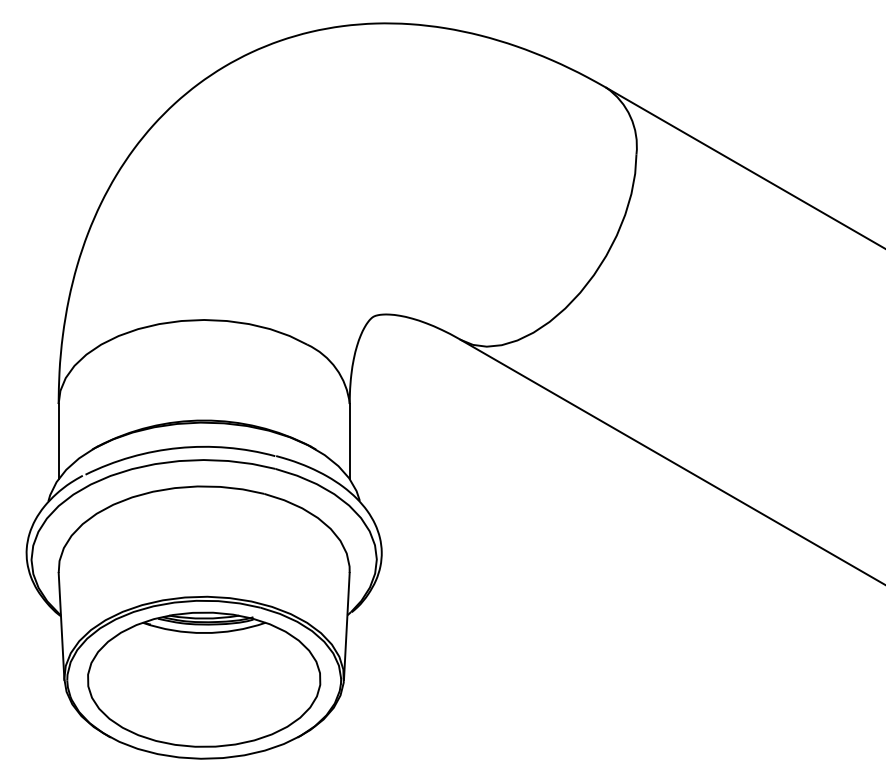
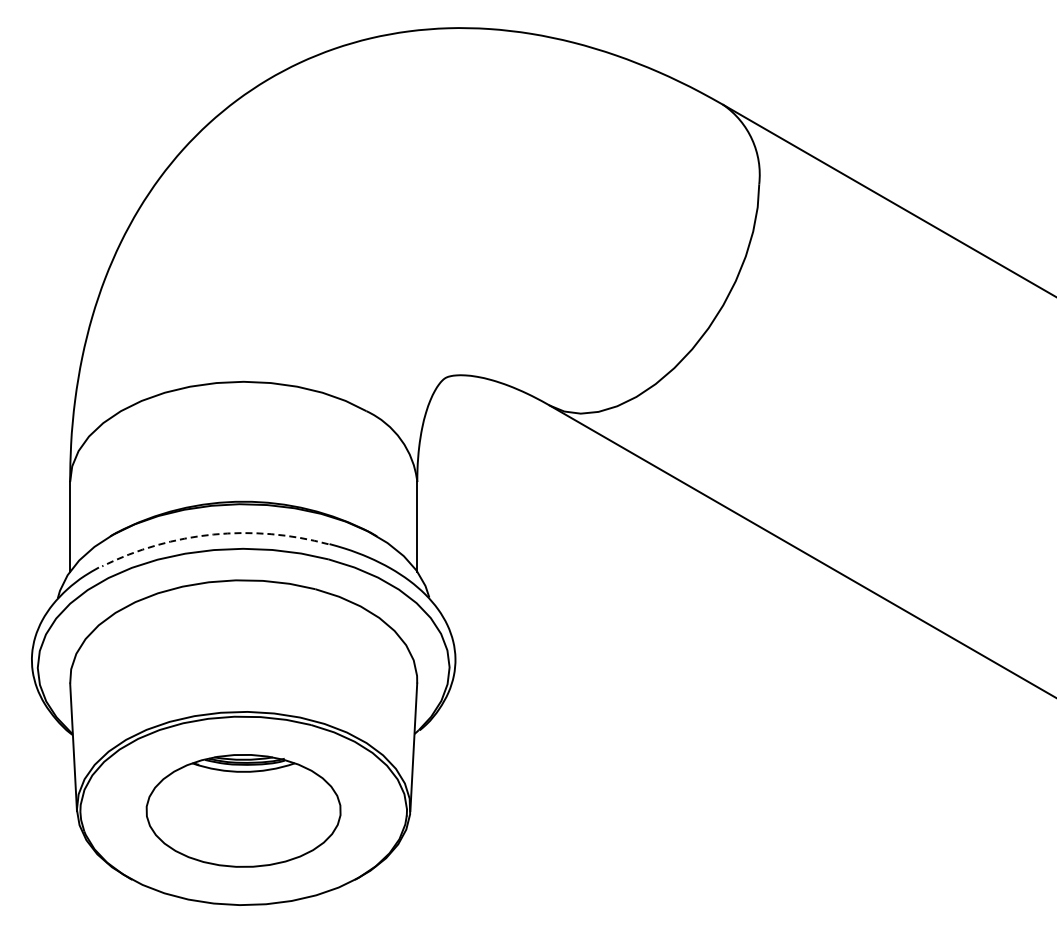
arc: (178, 448) -> (213, 534), solid -> dashed
part: (204, 679) -> (243, 810), size x0.7

